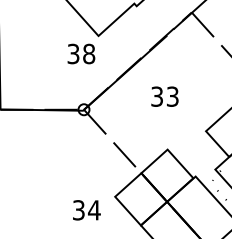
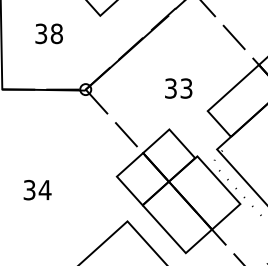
text: (80, 53) -> (48, 33), moved
text: (164, 96) -> (178, 88), moved
text: (86, 210) -> (37, 190), moved

